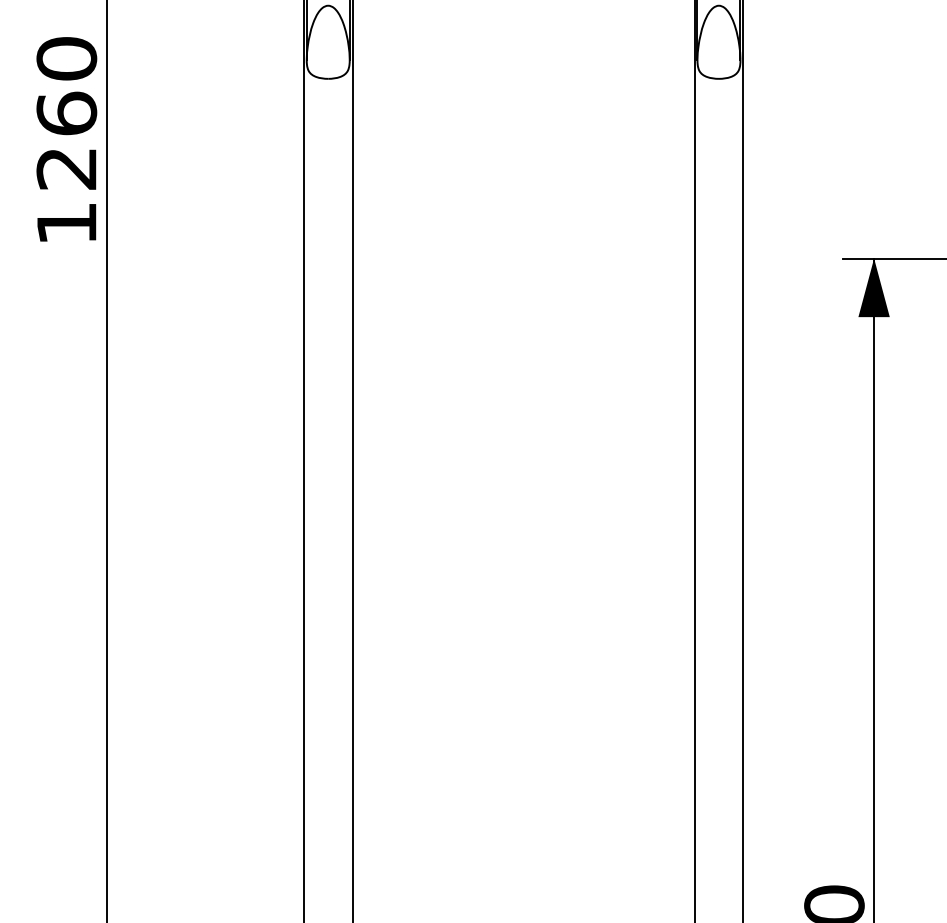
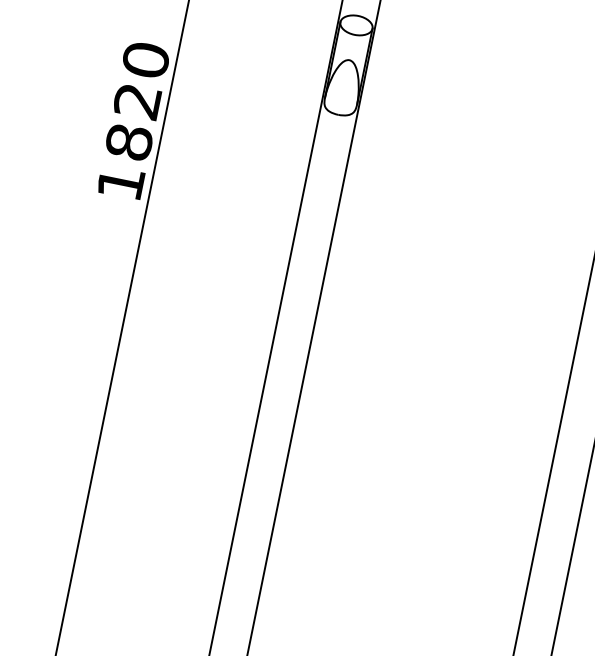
text: (66, 140) -> (133, 121), 1260 -> 1820

